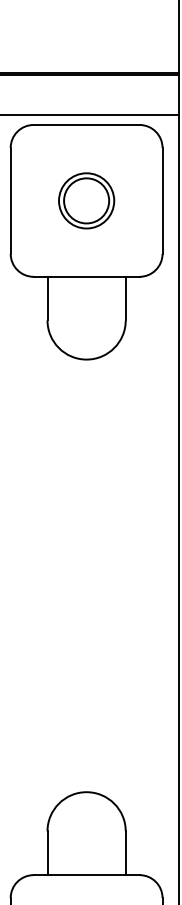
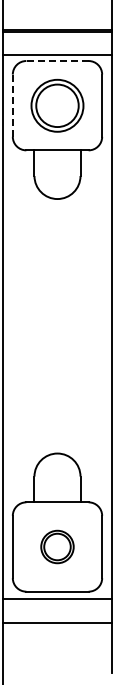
line: (86, 125) -> (57, 61), solid -> dashed
part: (86, 200) -> (57, 105), size x1.6
line: (10, 202) -> (12, 106), solid -> dashed

